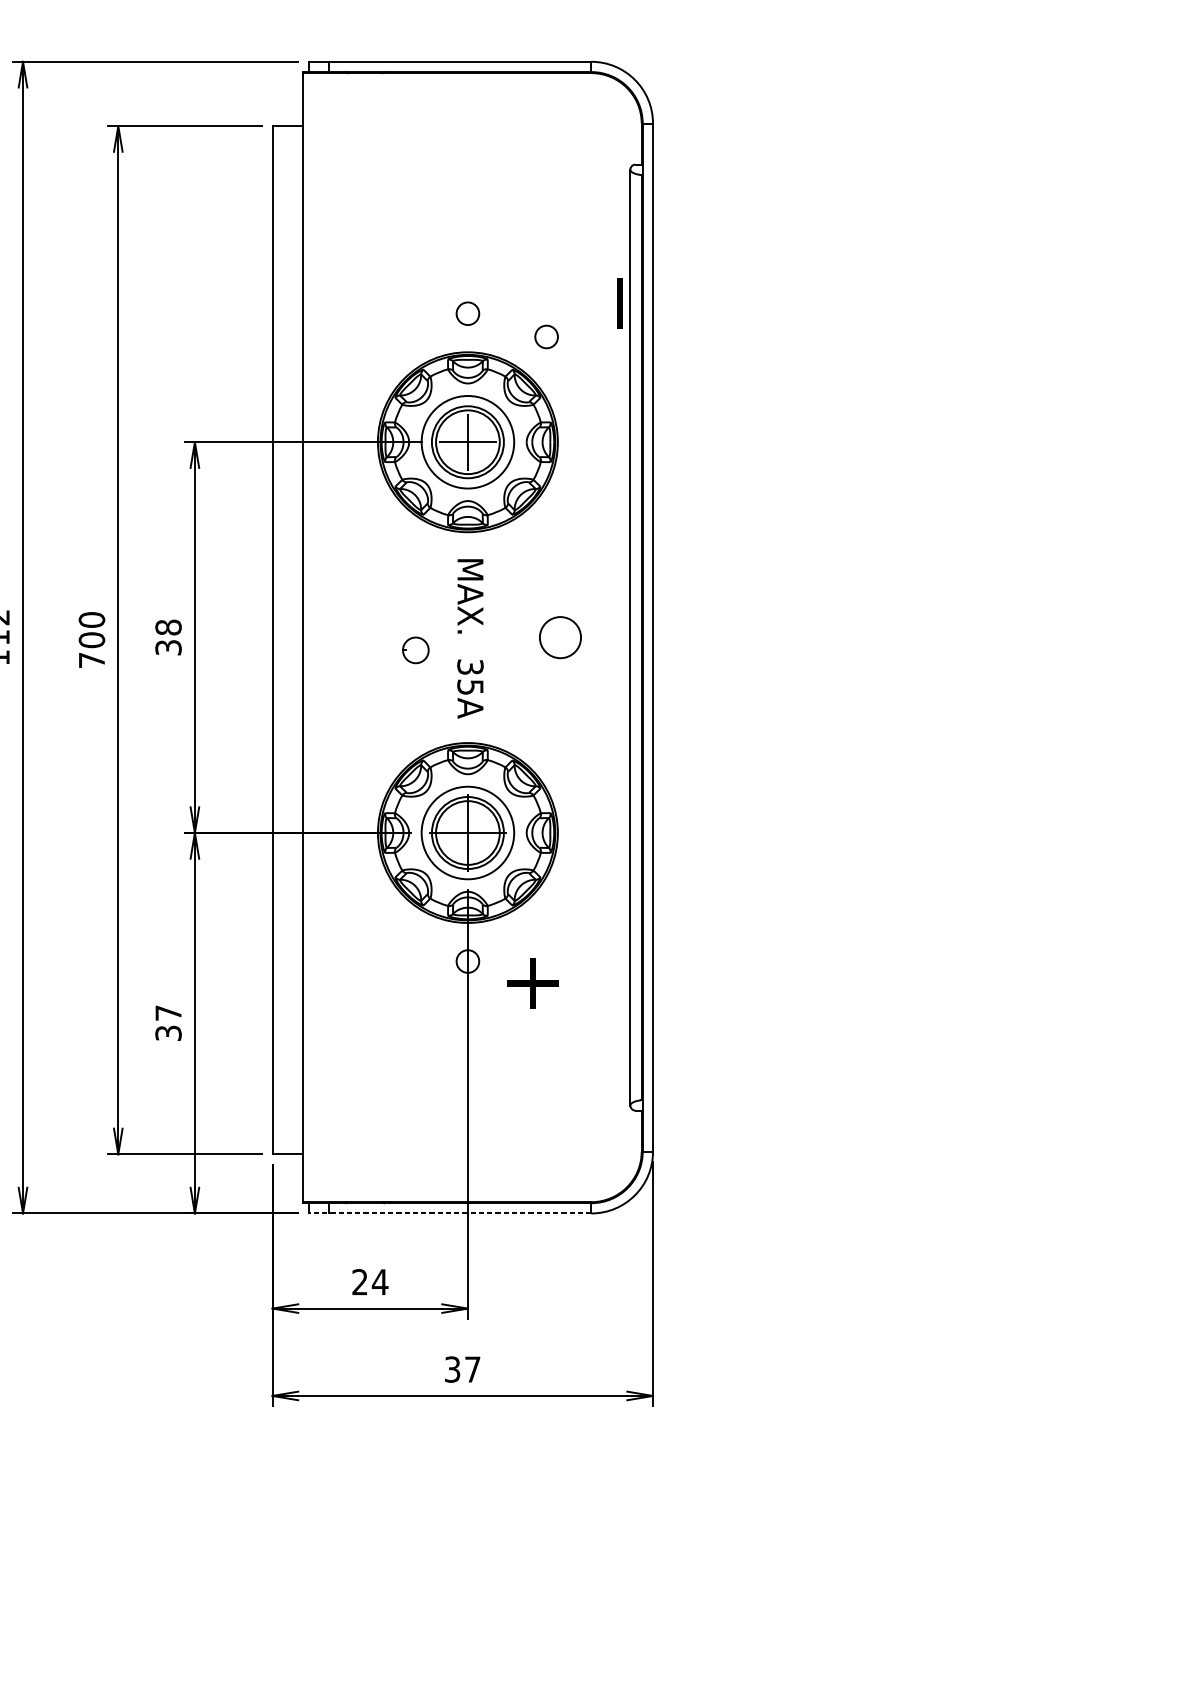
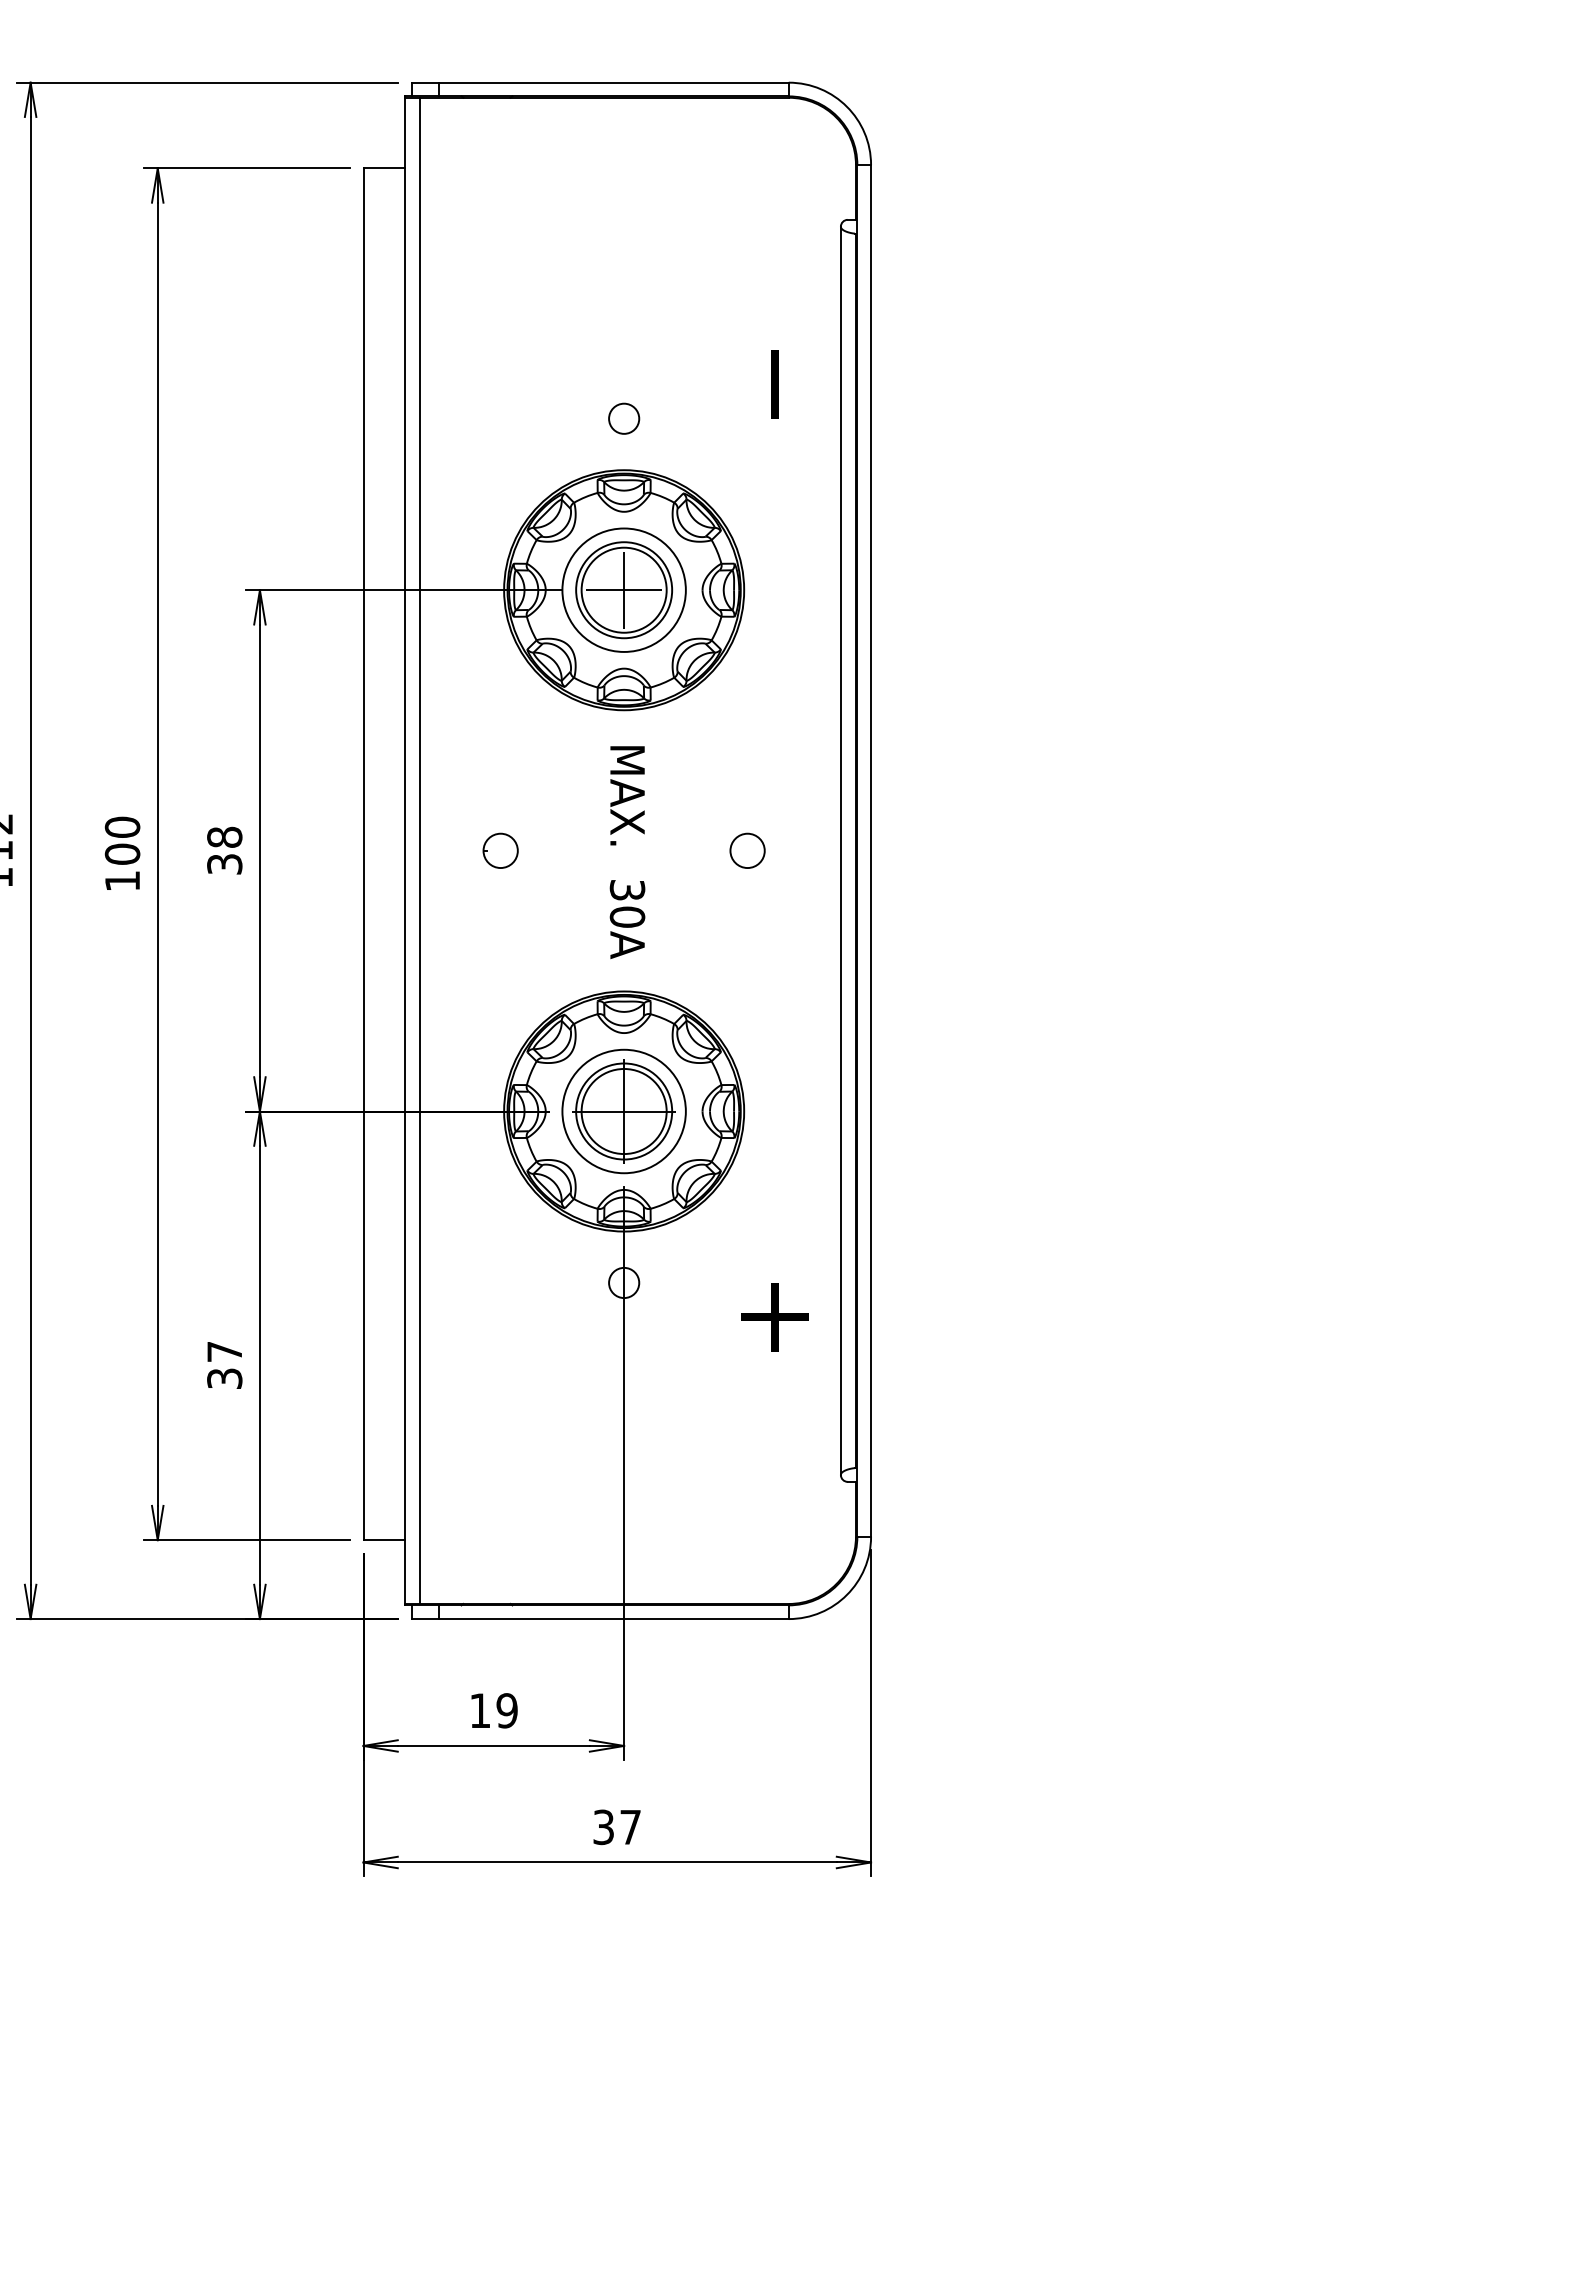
line: (619, 303) -> (774, 384), moved
circle: (546, 336) -> (729, 449), removed
line: (314, 637) -> (419, 850), added
circle: (560, 637) -> (747, 850), size x0.62
part: (415, 650) -> (500, 850), moved
text: (91, 660) -> (122, 881), 700 -> 100
text: (470, 686) -> (627, 916), 35A -> 30A
part: (532, 983) -> (774, 1317), moved
line: (450, 1213) -> (600, 1619), dashed -> solid
text: (370, 1282) -> (494, 1710), 24 -> 19

